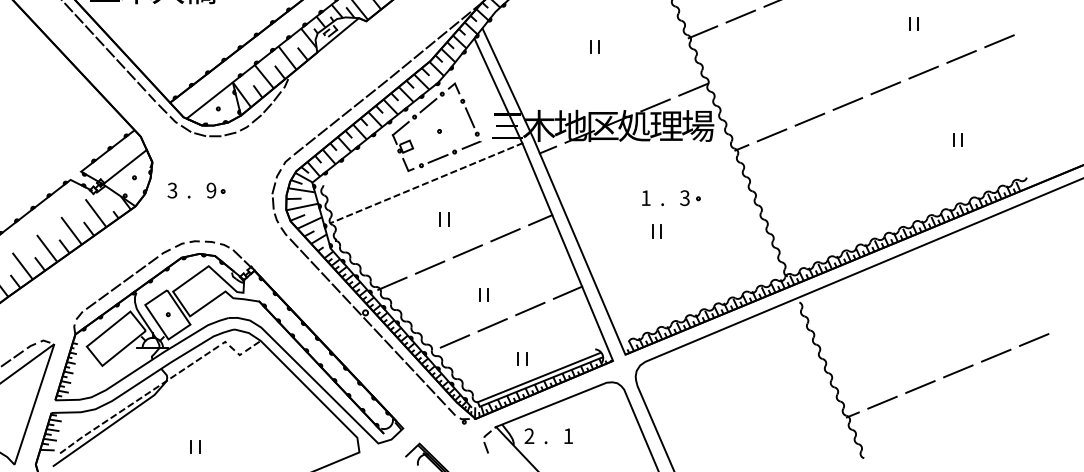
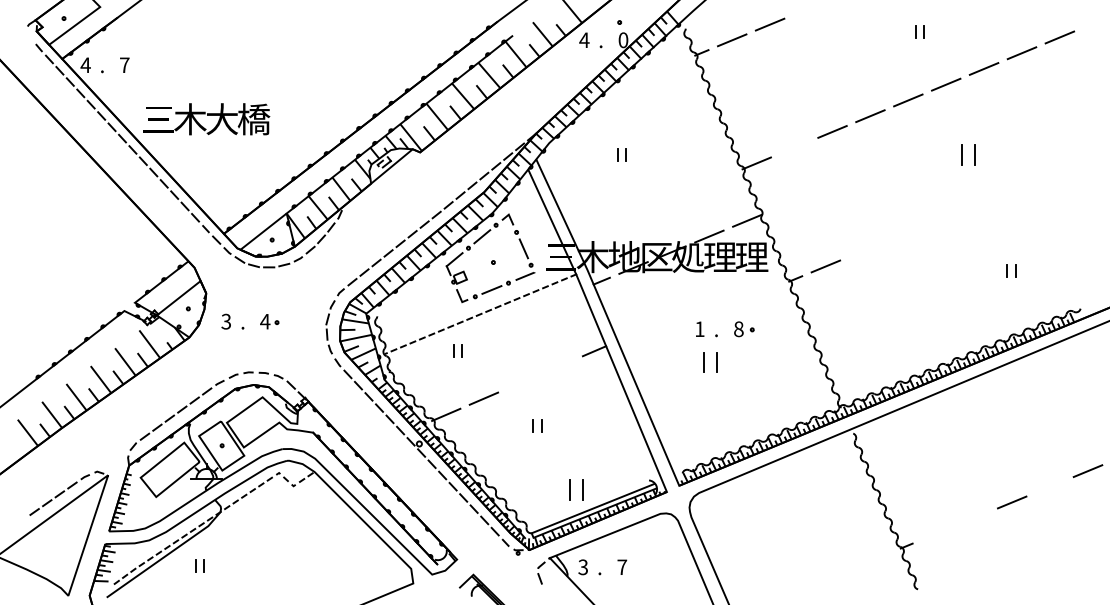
line: (740, 16) -> (794, 147), removed
part: (913, 23) -> (967, 154), size x1.6
line: (999, 41) -> (1053, 172), removed
part: (594, 46) -> (621, 154), moved
line: (961, 56) -> (1015, 187), removed
line: (923, 72) -> (977, 203), removed
line: (885, 88) -> (939, 219), removed
line: (847, 103) -> (901, 234), removed
line: (809, 119) -> (863, 250), removed
text: (698, 125) -> (752, 256), 場 -> 理
text: (211, 190) -> (265, 321), 9 -> 4
text: (684, 197) -> (738, 328), 3 -> 8
part: (443, 219) -> (457, 350), moved
part: (656, 231) -> (710, 362), size x1.6
line: (505, 235) -> (559, 366), removed
line: (467, 251) -> (521, 382), removed
line: (567, 292) -> (621, 423), removed
line: (530, 309) -> (584, 440), removed
line: (492, 325) -> (546, 456), removed
line: (454, 341) -> (508, 472), removed
line: (995, 355) -> (1049, 486), removed
part: (521, 358) -> (575, 489), size x1.6
line: (920, 387) -> (974, 518), removed
line: (882, 402) -> (936, 533), removed
text: (568, 435) -> (622, 566), 1 -> 7
text: (529, 436) -> (583, 567), 2 -> 3
part: (194, 446) -> (199, 565), moved

